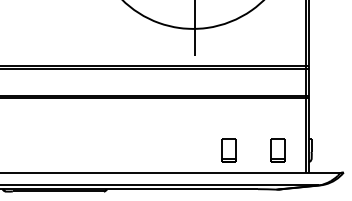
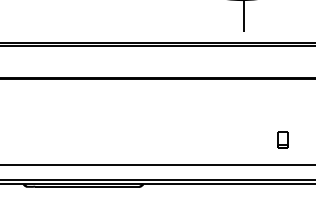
part: (228, 150) -> (282, 139), size x0.6

